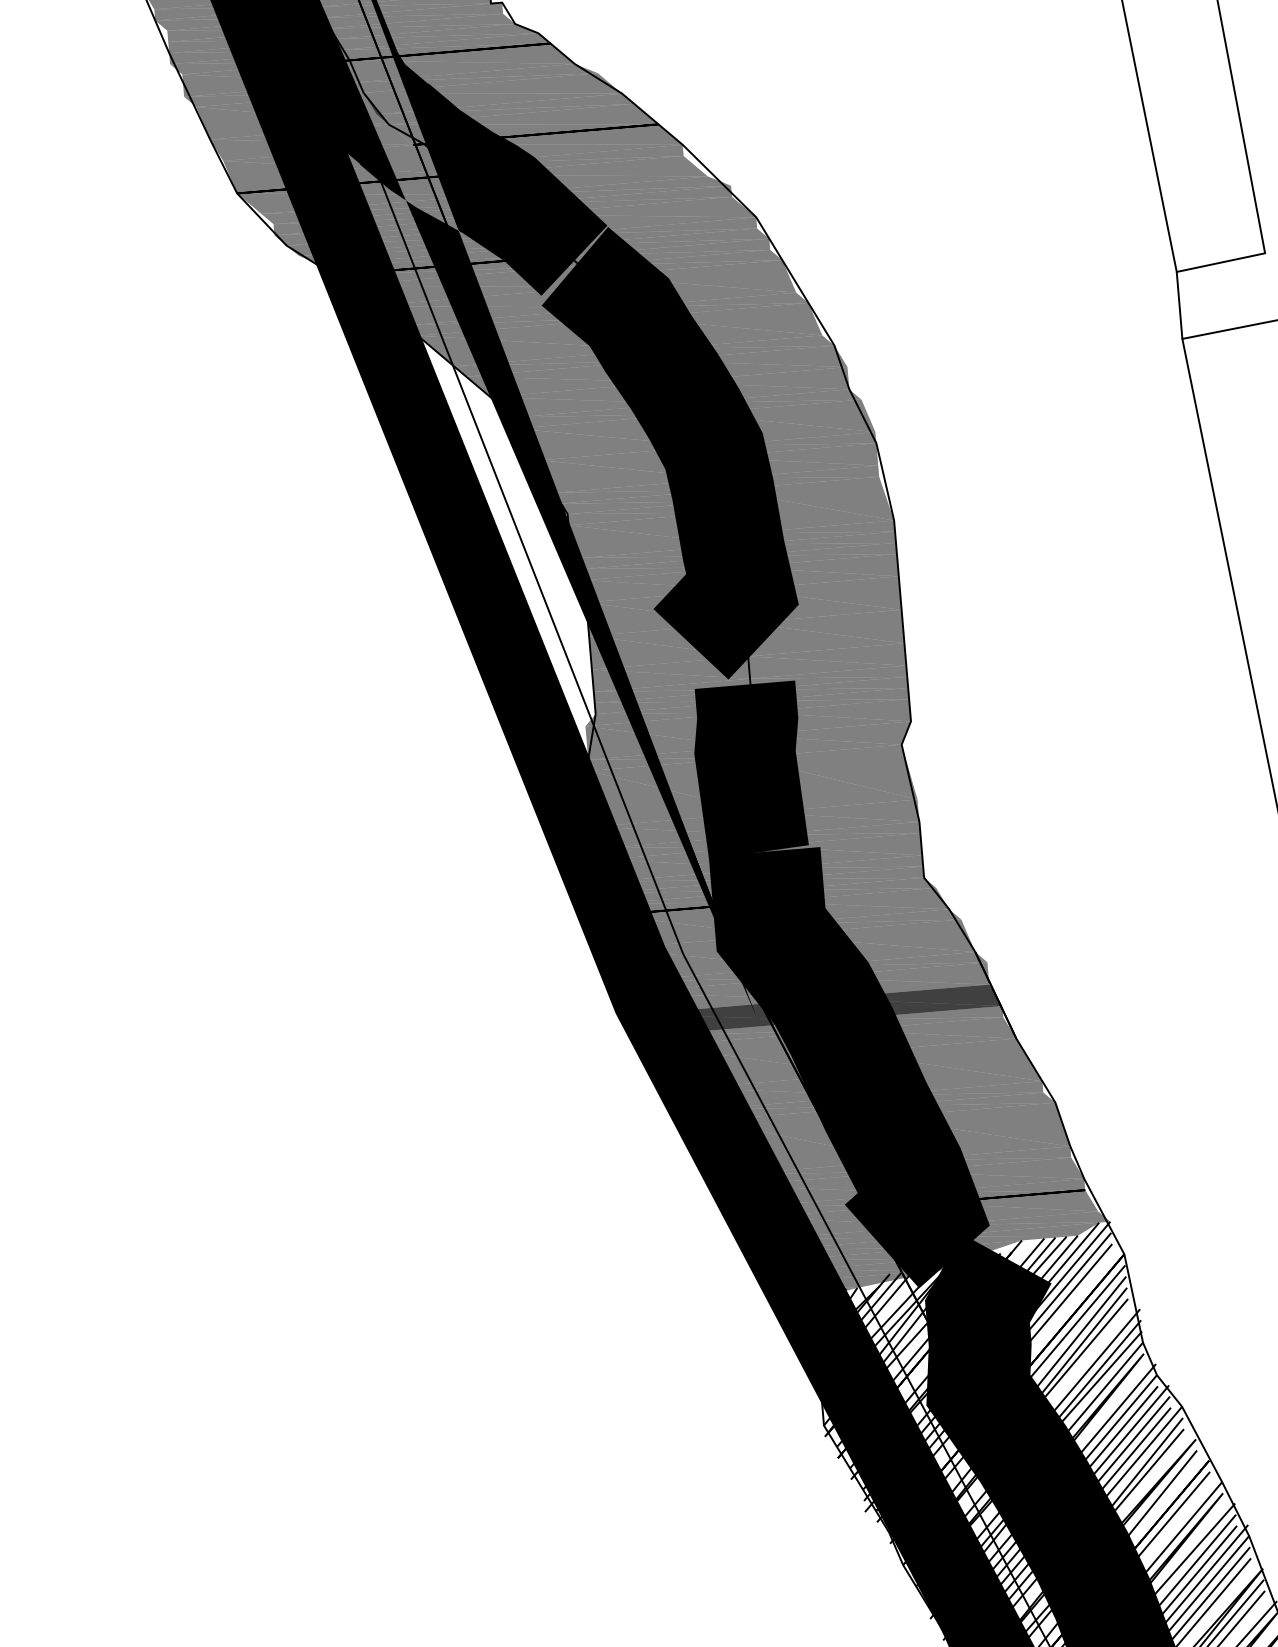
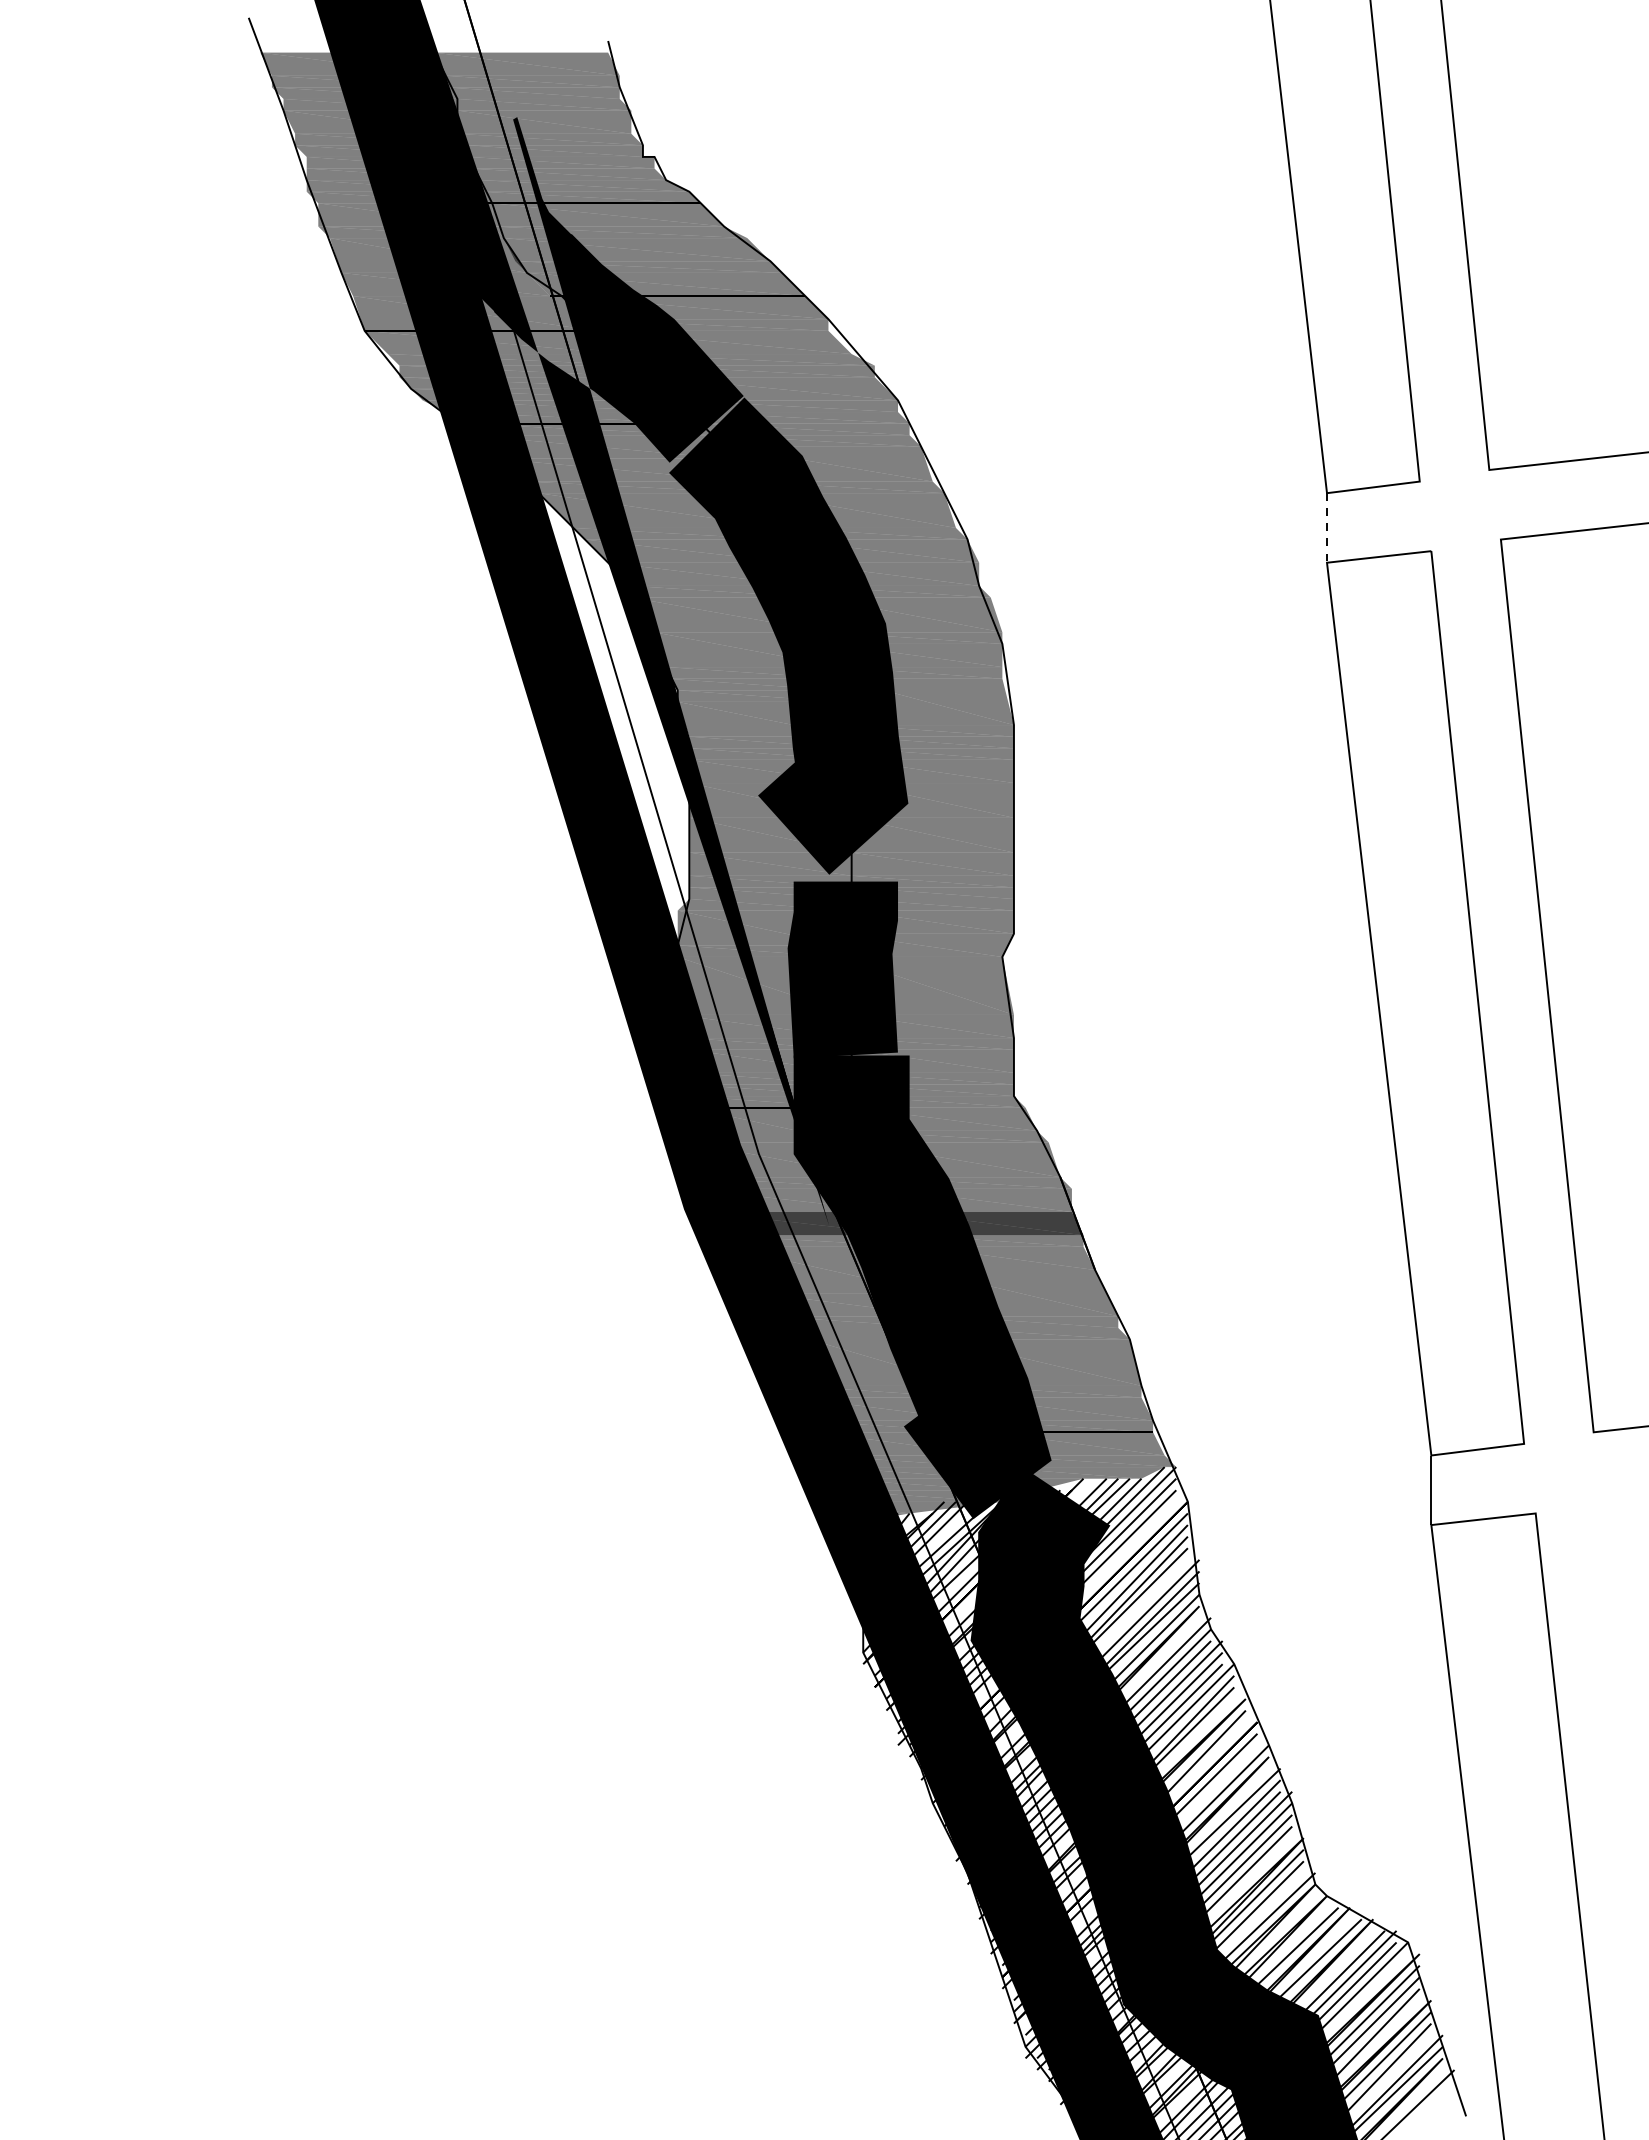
line: (1179, 304) -> (1327, 527), solid -> dashed

